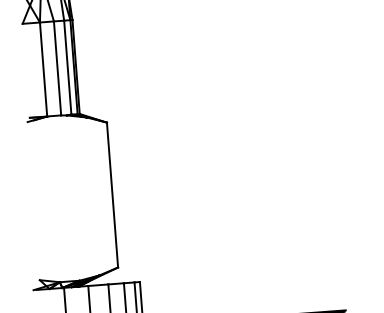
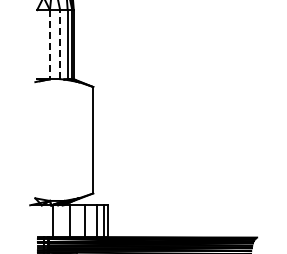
line: (57, 68) -> (60, 44), solid -> dashed
line: (42, 69) -> (49, 44), solid -> dashed

